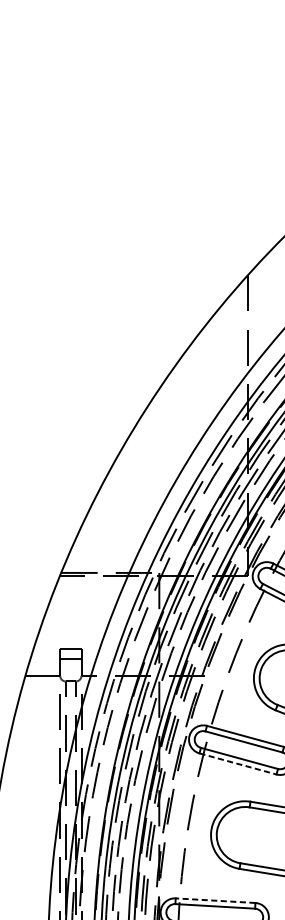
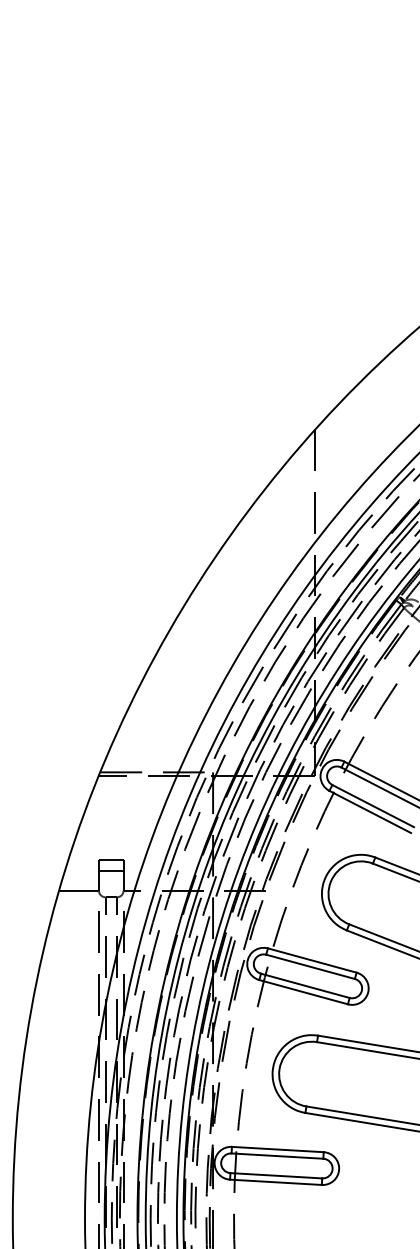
line: (237, 764) -> (303, 992), dashed -> solid
line: (215, 900) -> (277, 1149), dashed -> solid

